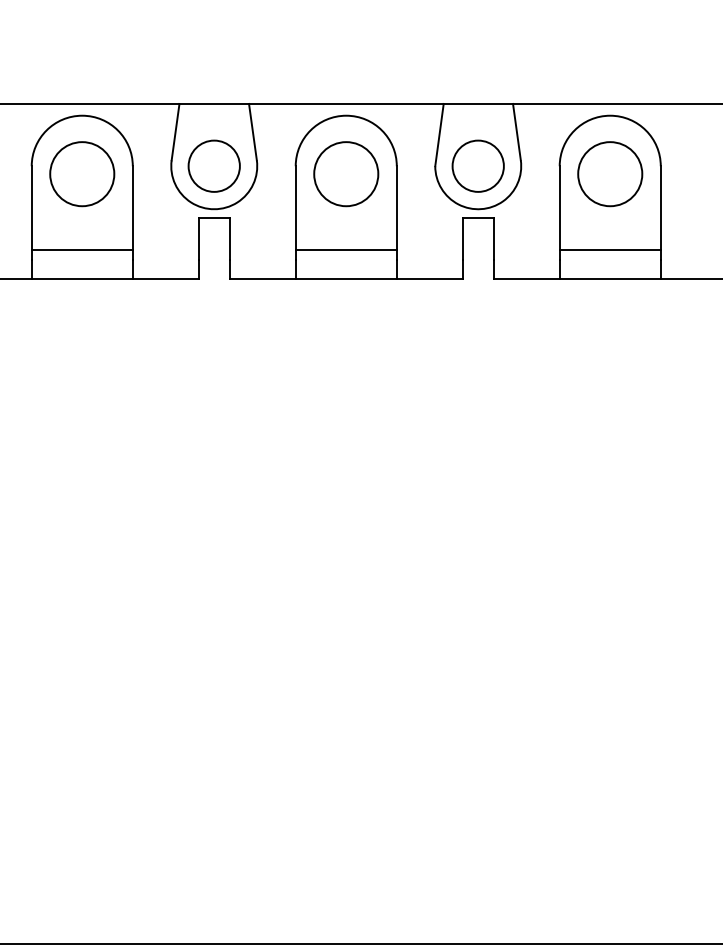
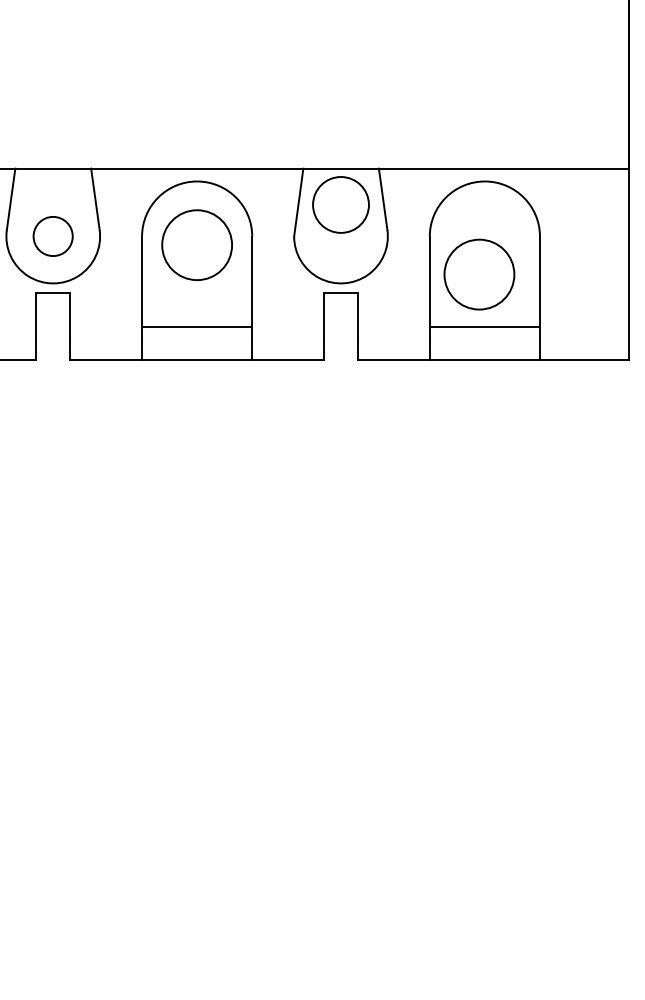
circle: (213, 165) -> (52, 235), size x0.7
circle: (477, 165) -> (340, 204), moved
circle: (610, 174) -> (479, 274), moved

